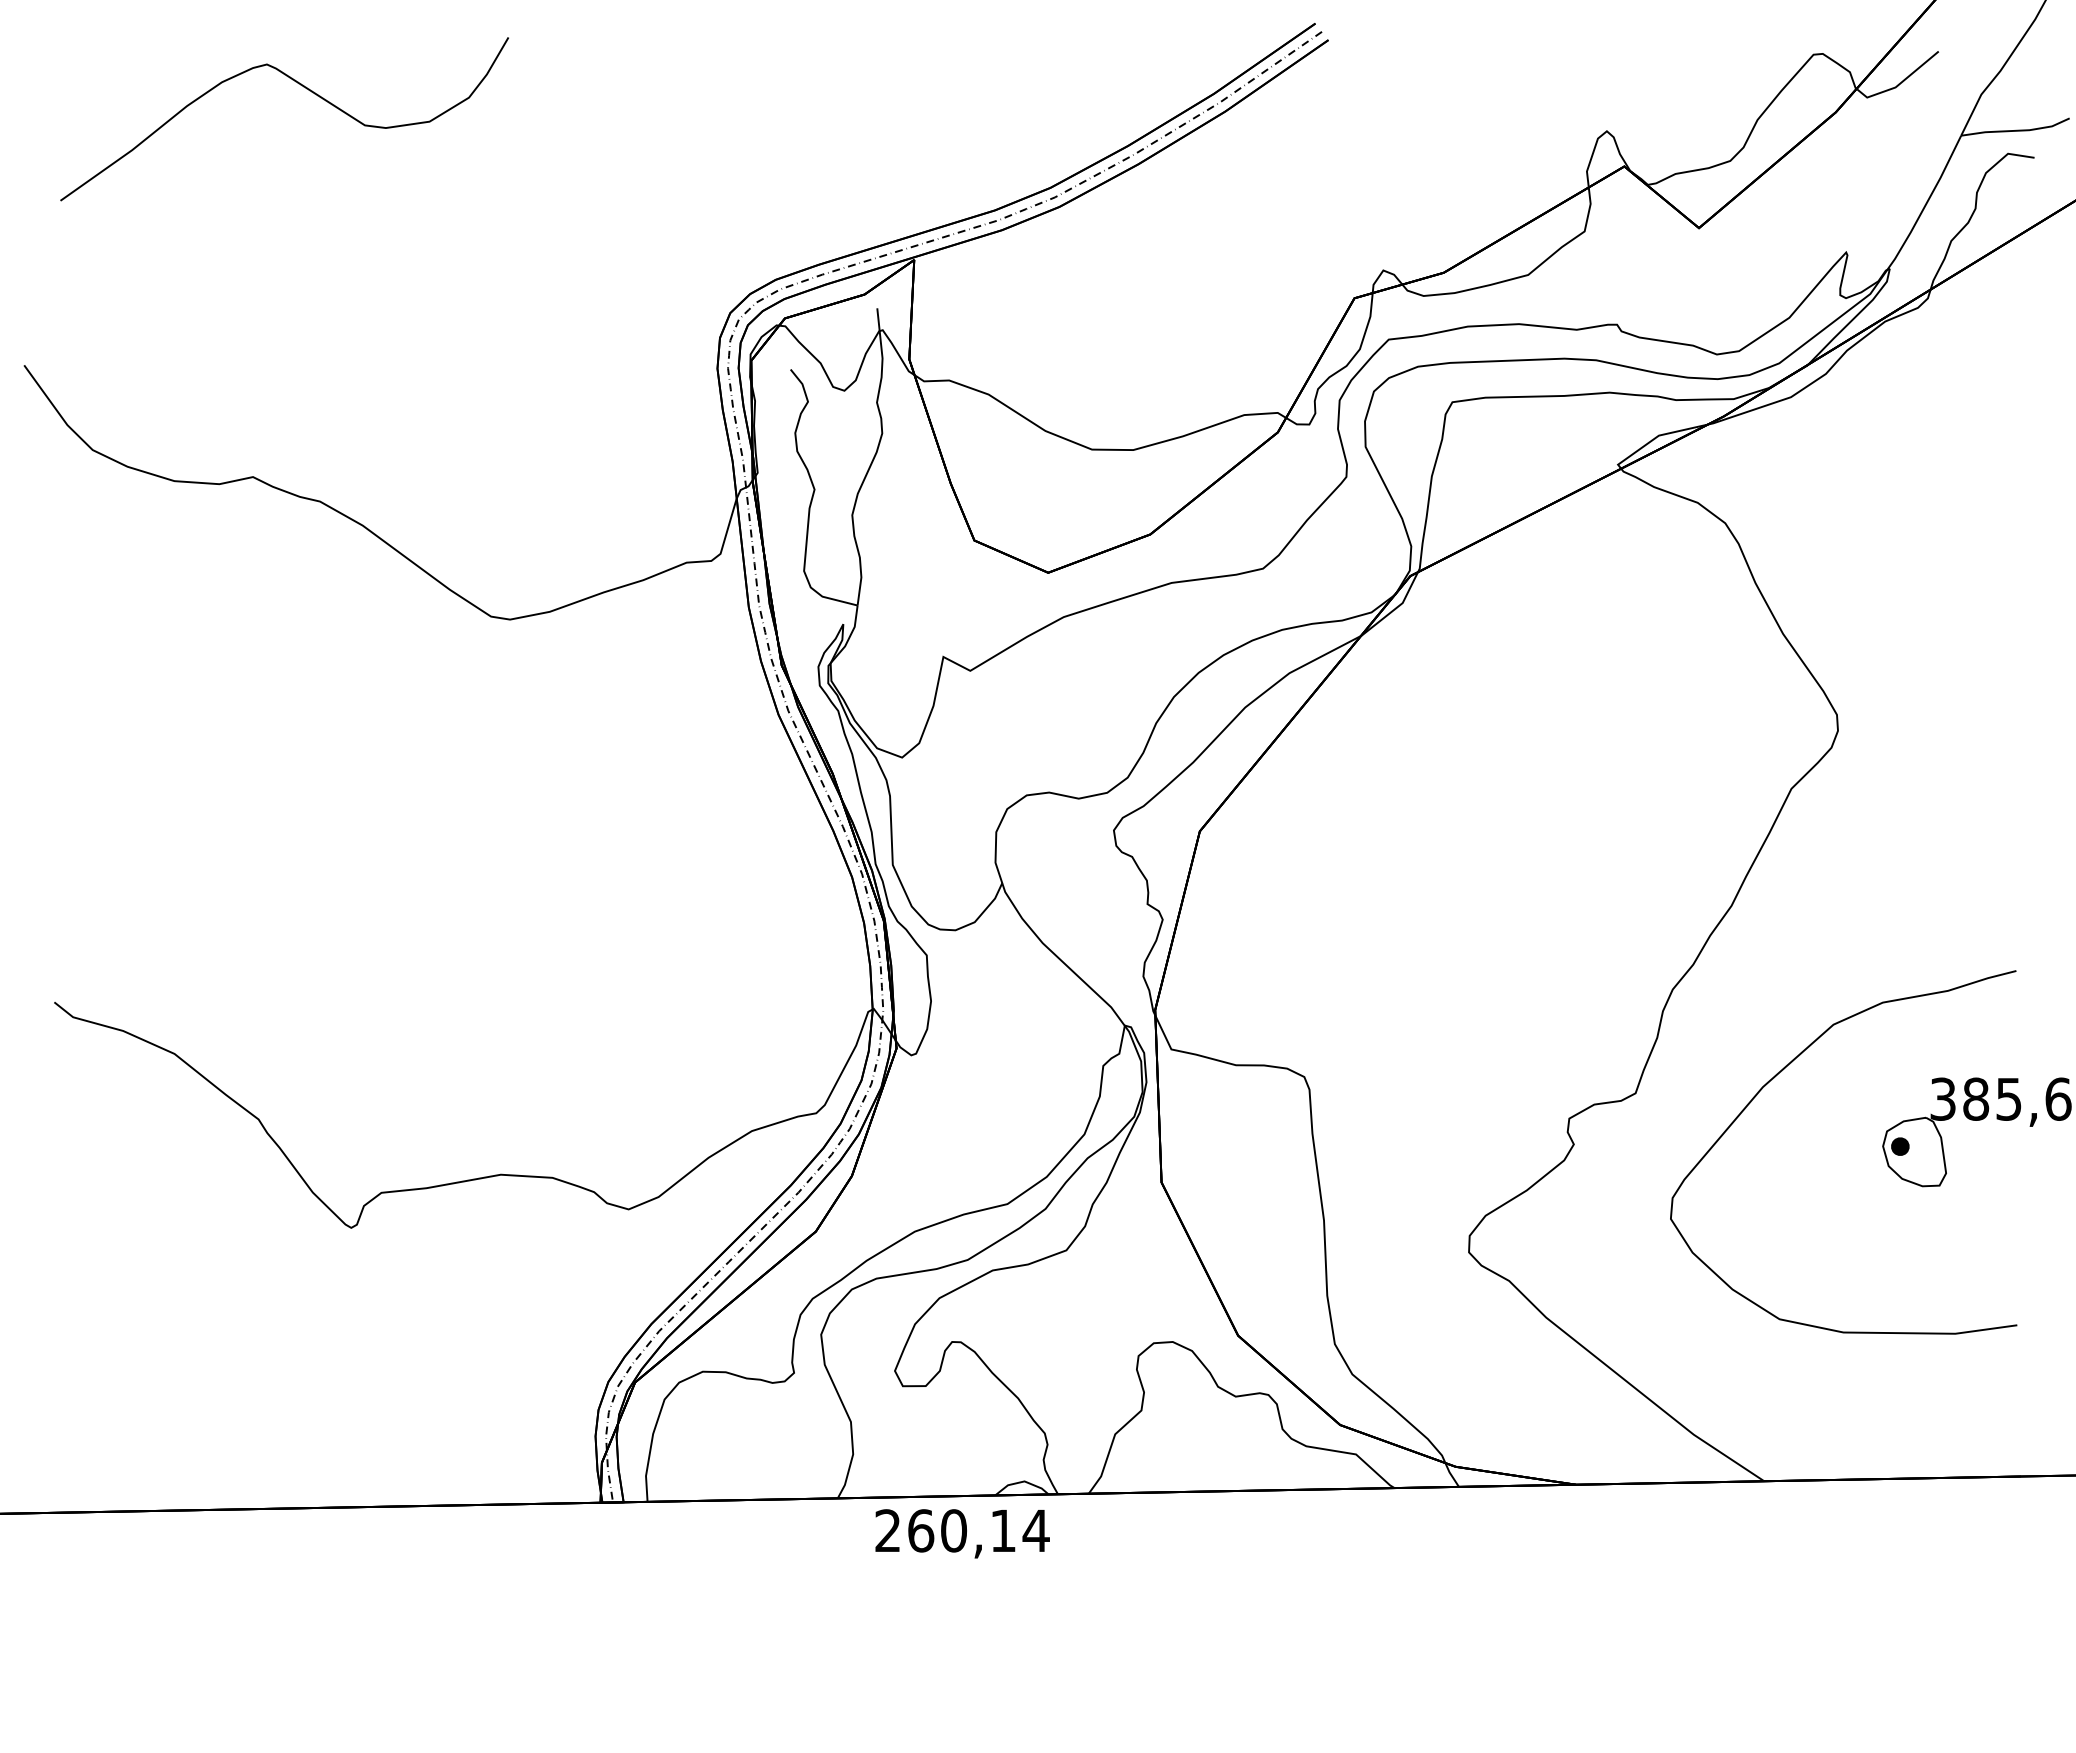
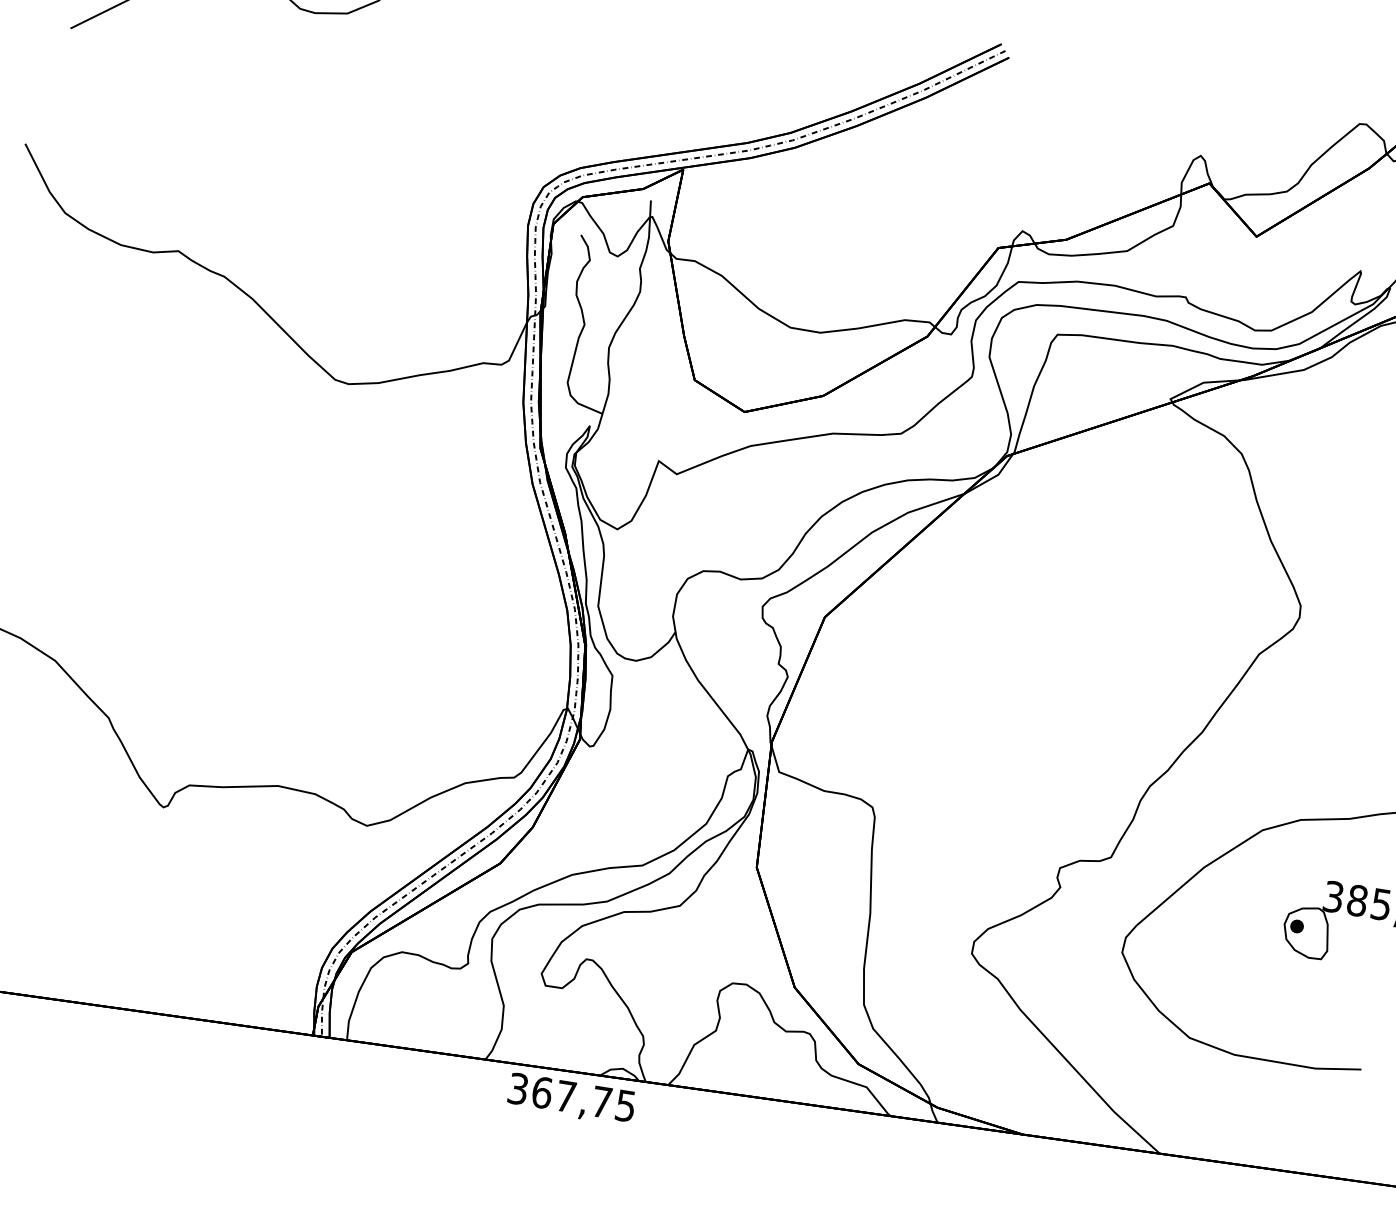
text: (962, 1530) -> (572, 1097), 260,14 -> 367,75

